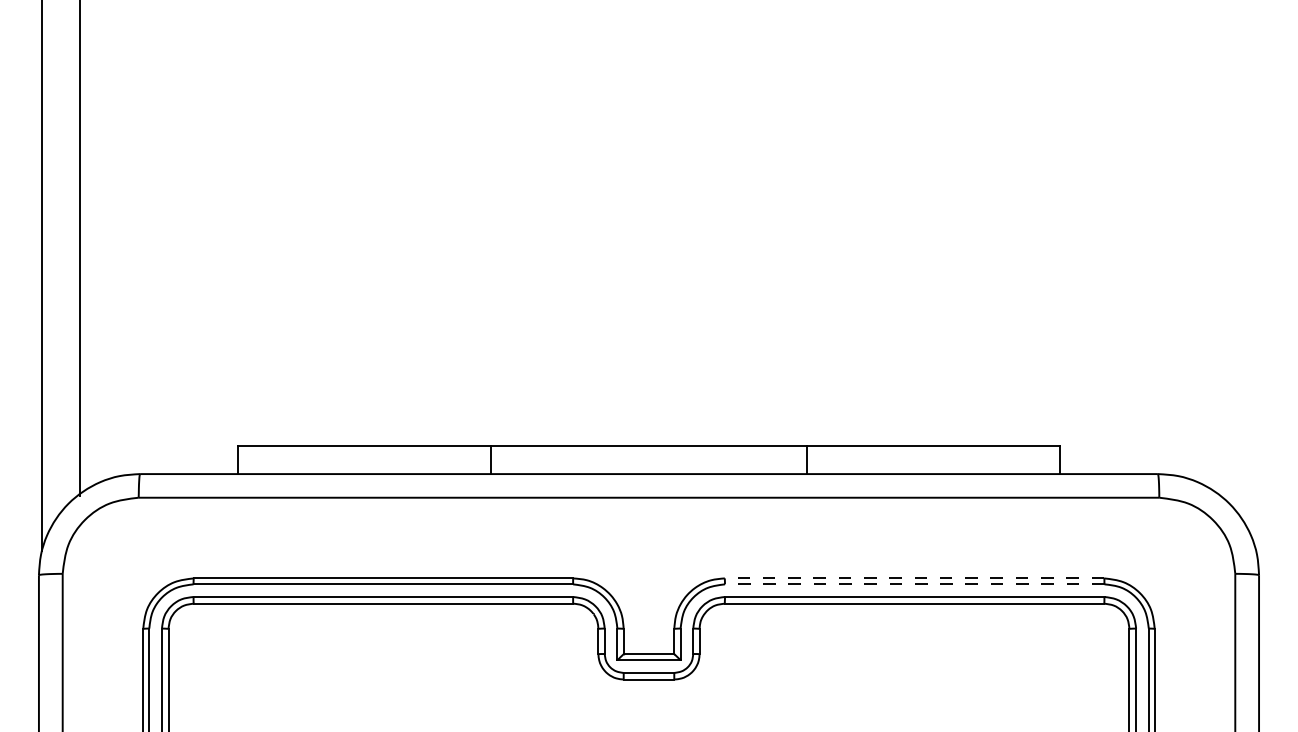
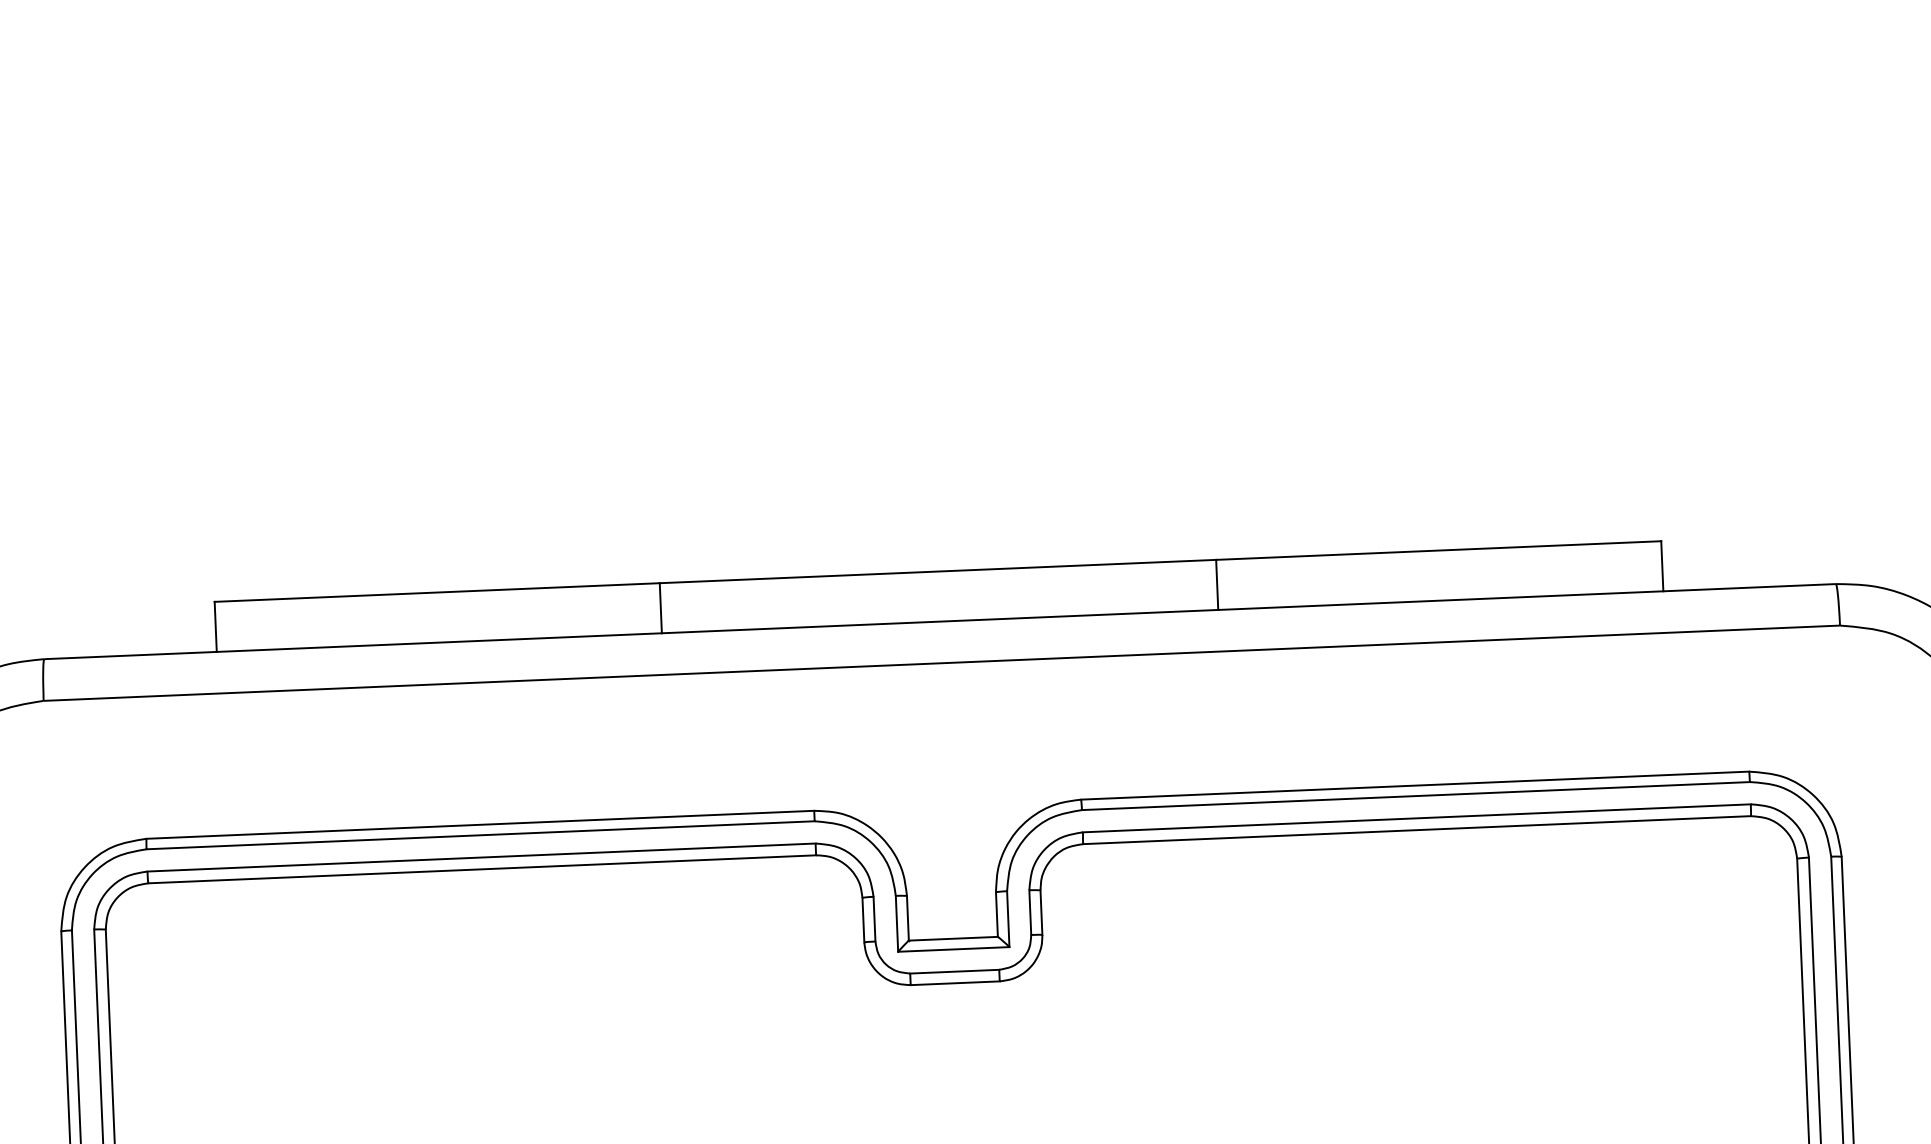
line: (914, 578) -> (1415, 785), dashed -> solid
line: (914, 584) -> (1415, 796), dashed -> solid

